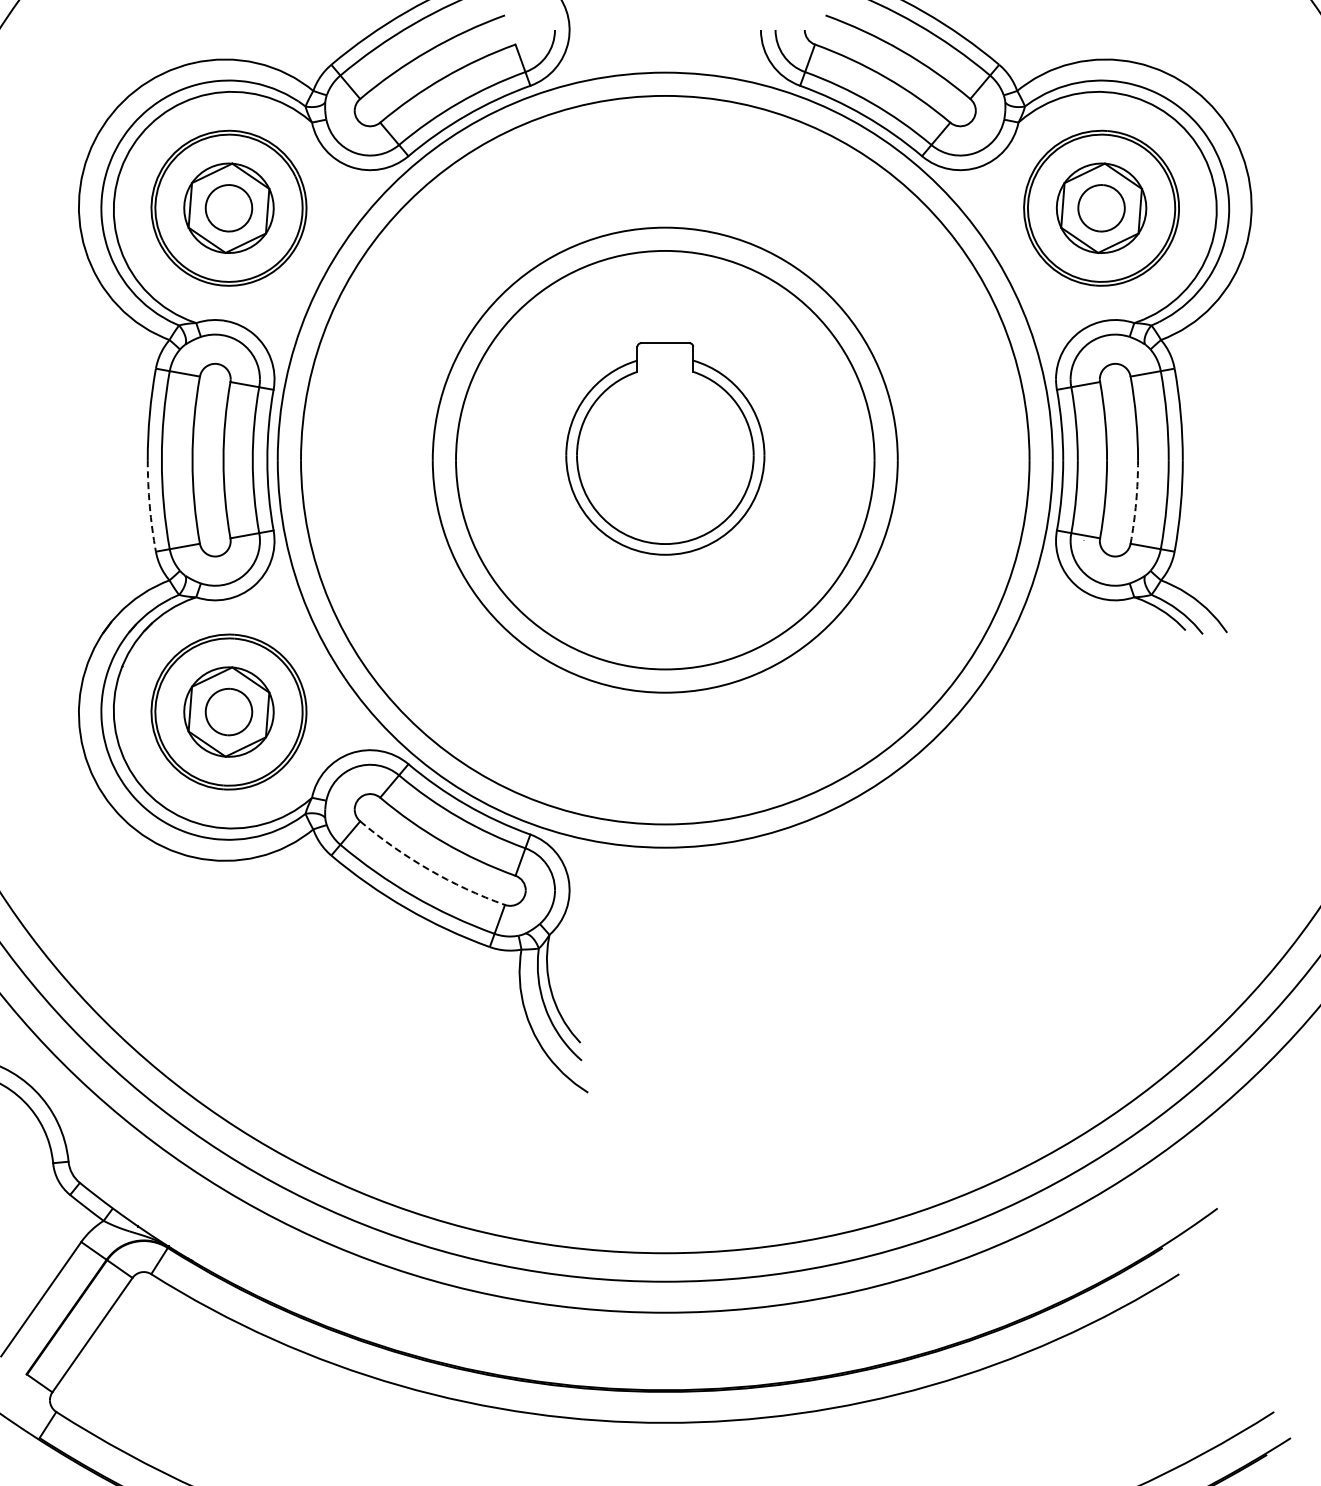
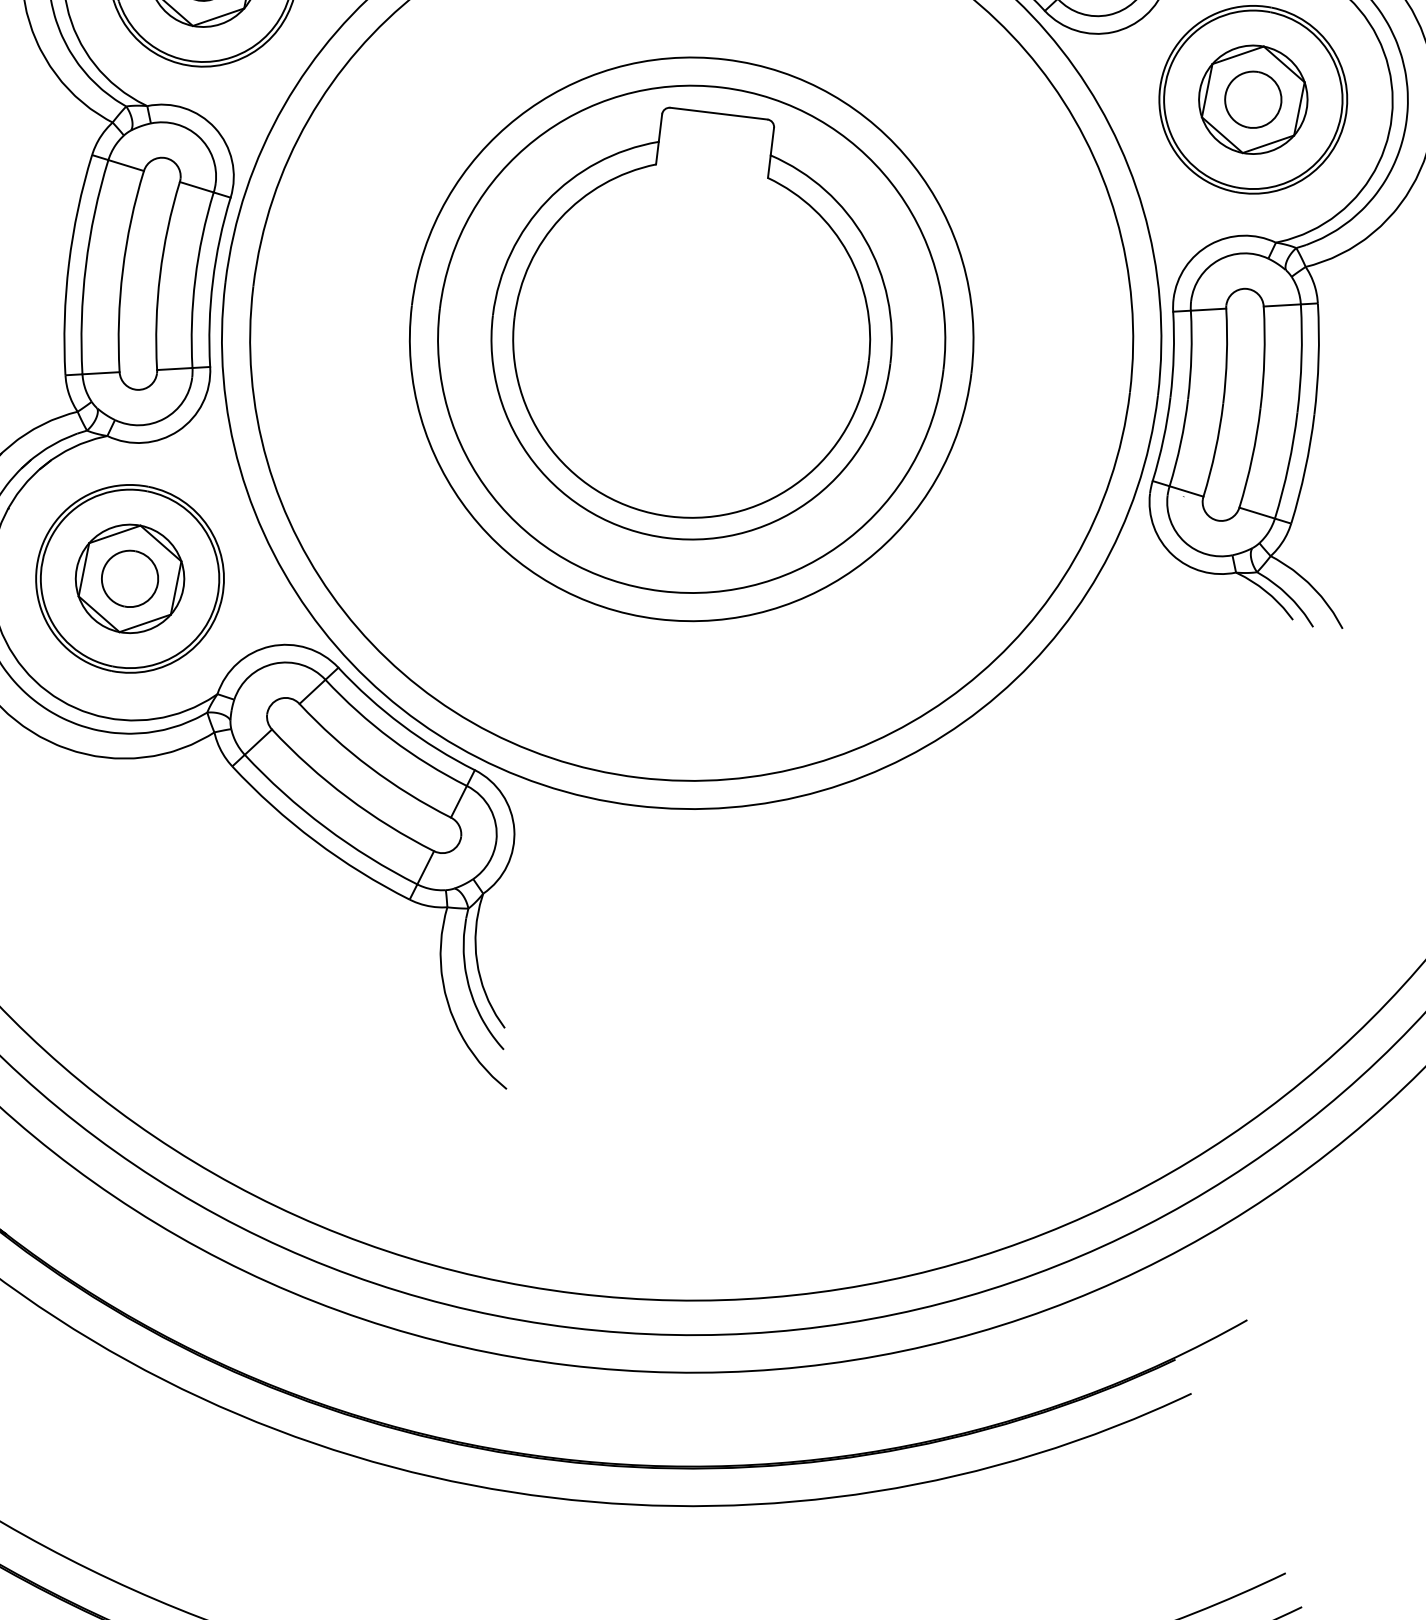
part: (665, 448) -> (693, 325), size x1.67
arc: (1136, 502) -> (1252, 458), dashed -> solid
arc: (149, 506) -> (64, 319), dashed -> solid
arc: (428, 869) -> (347, 797), dashed -> solid

